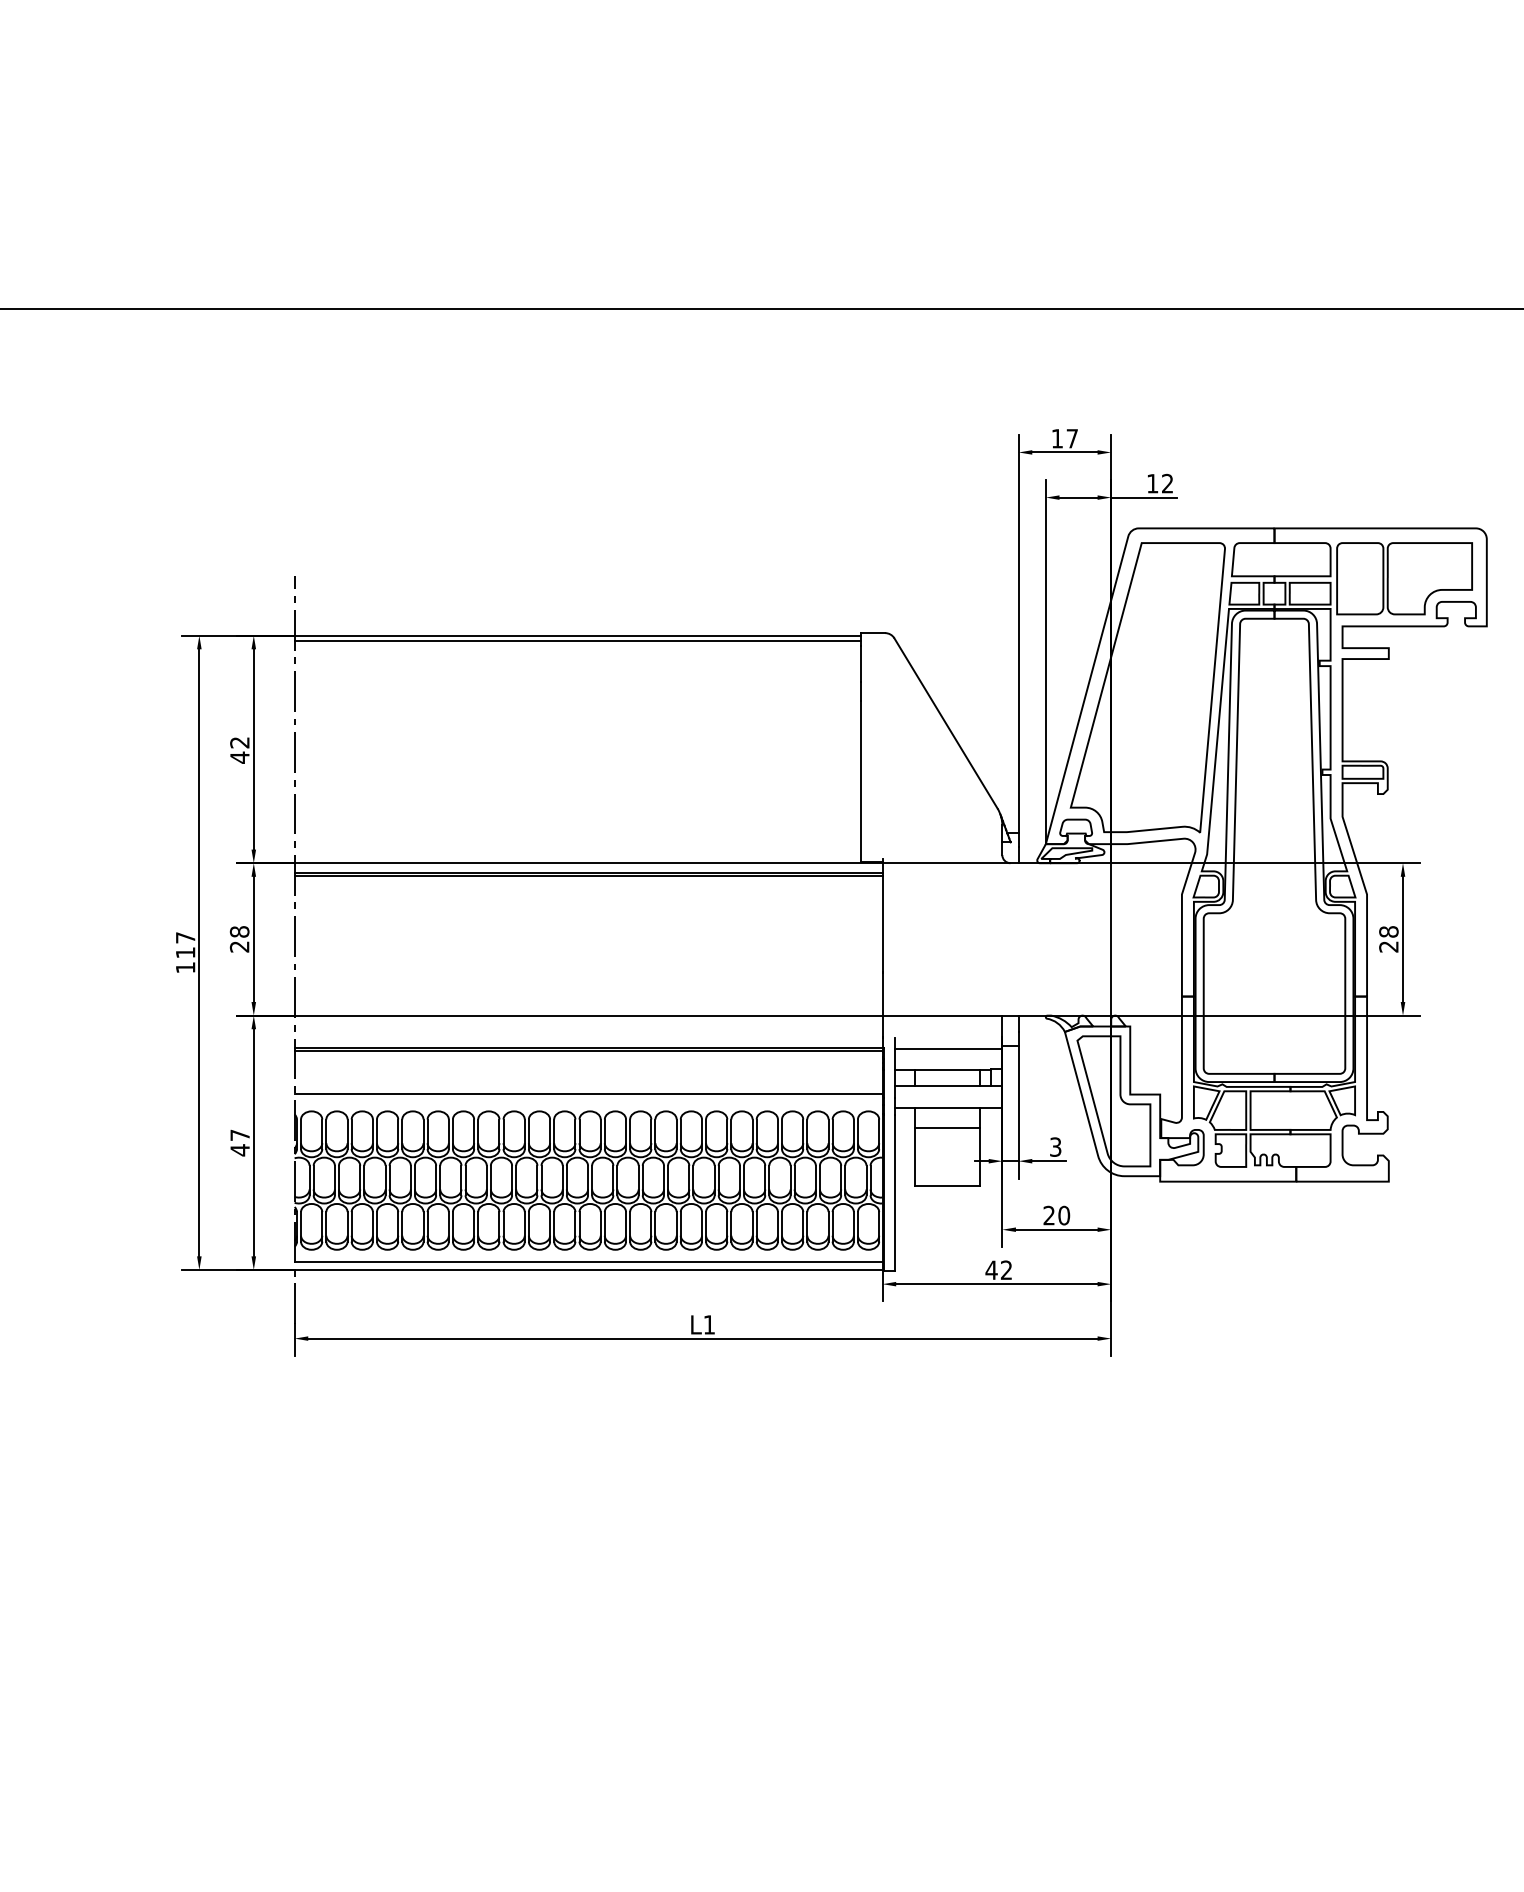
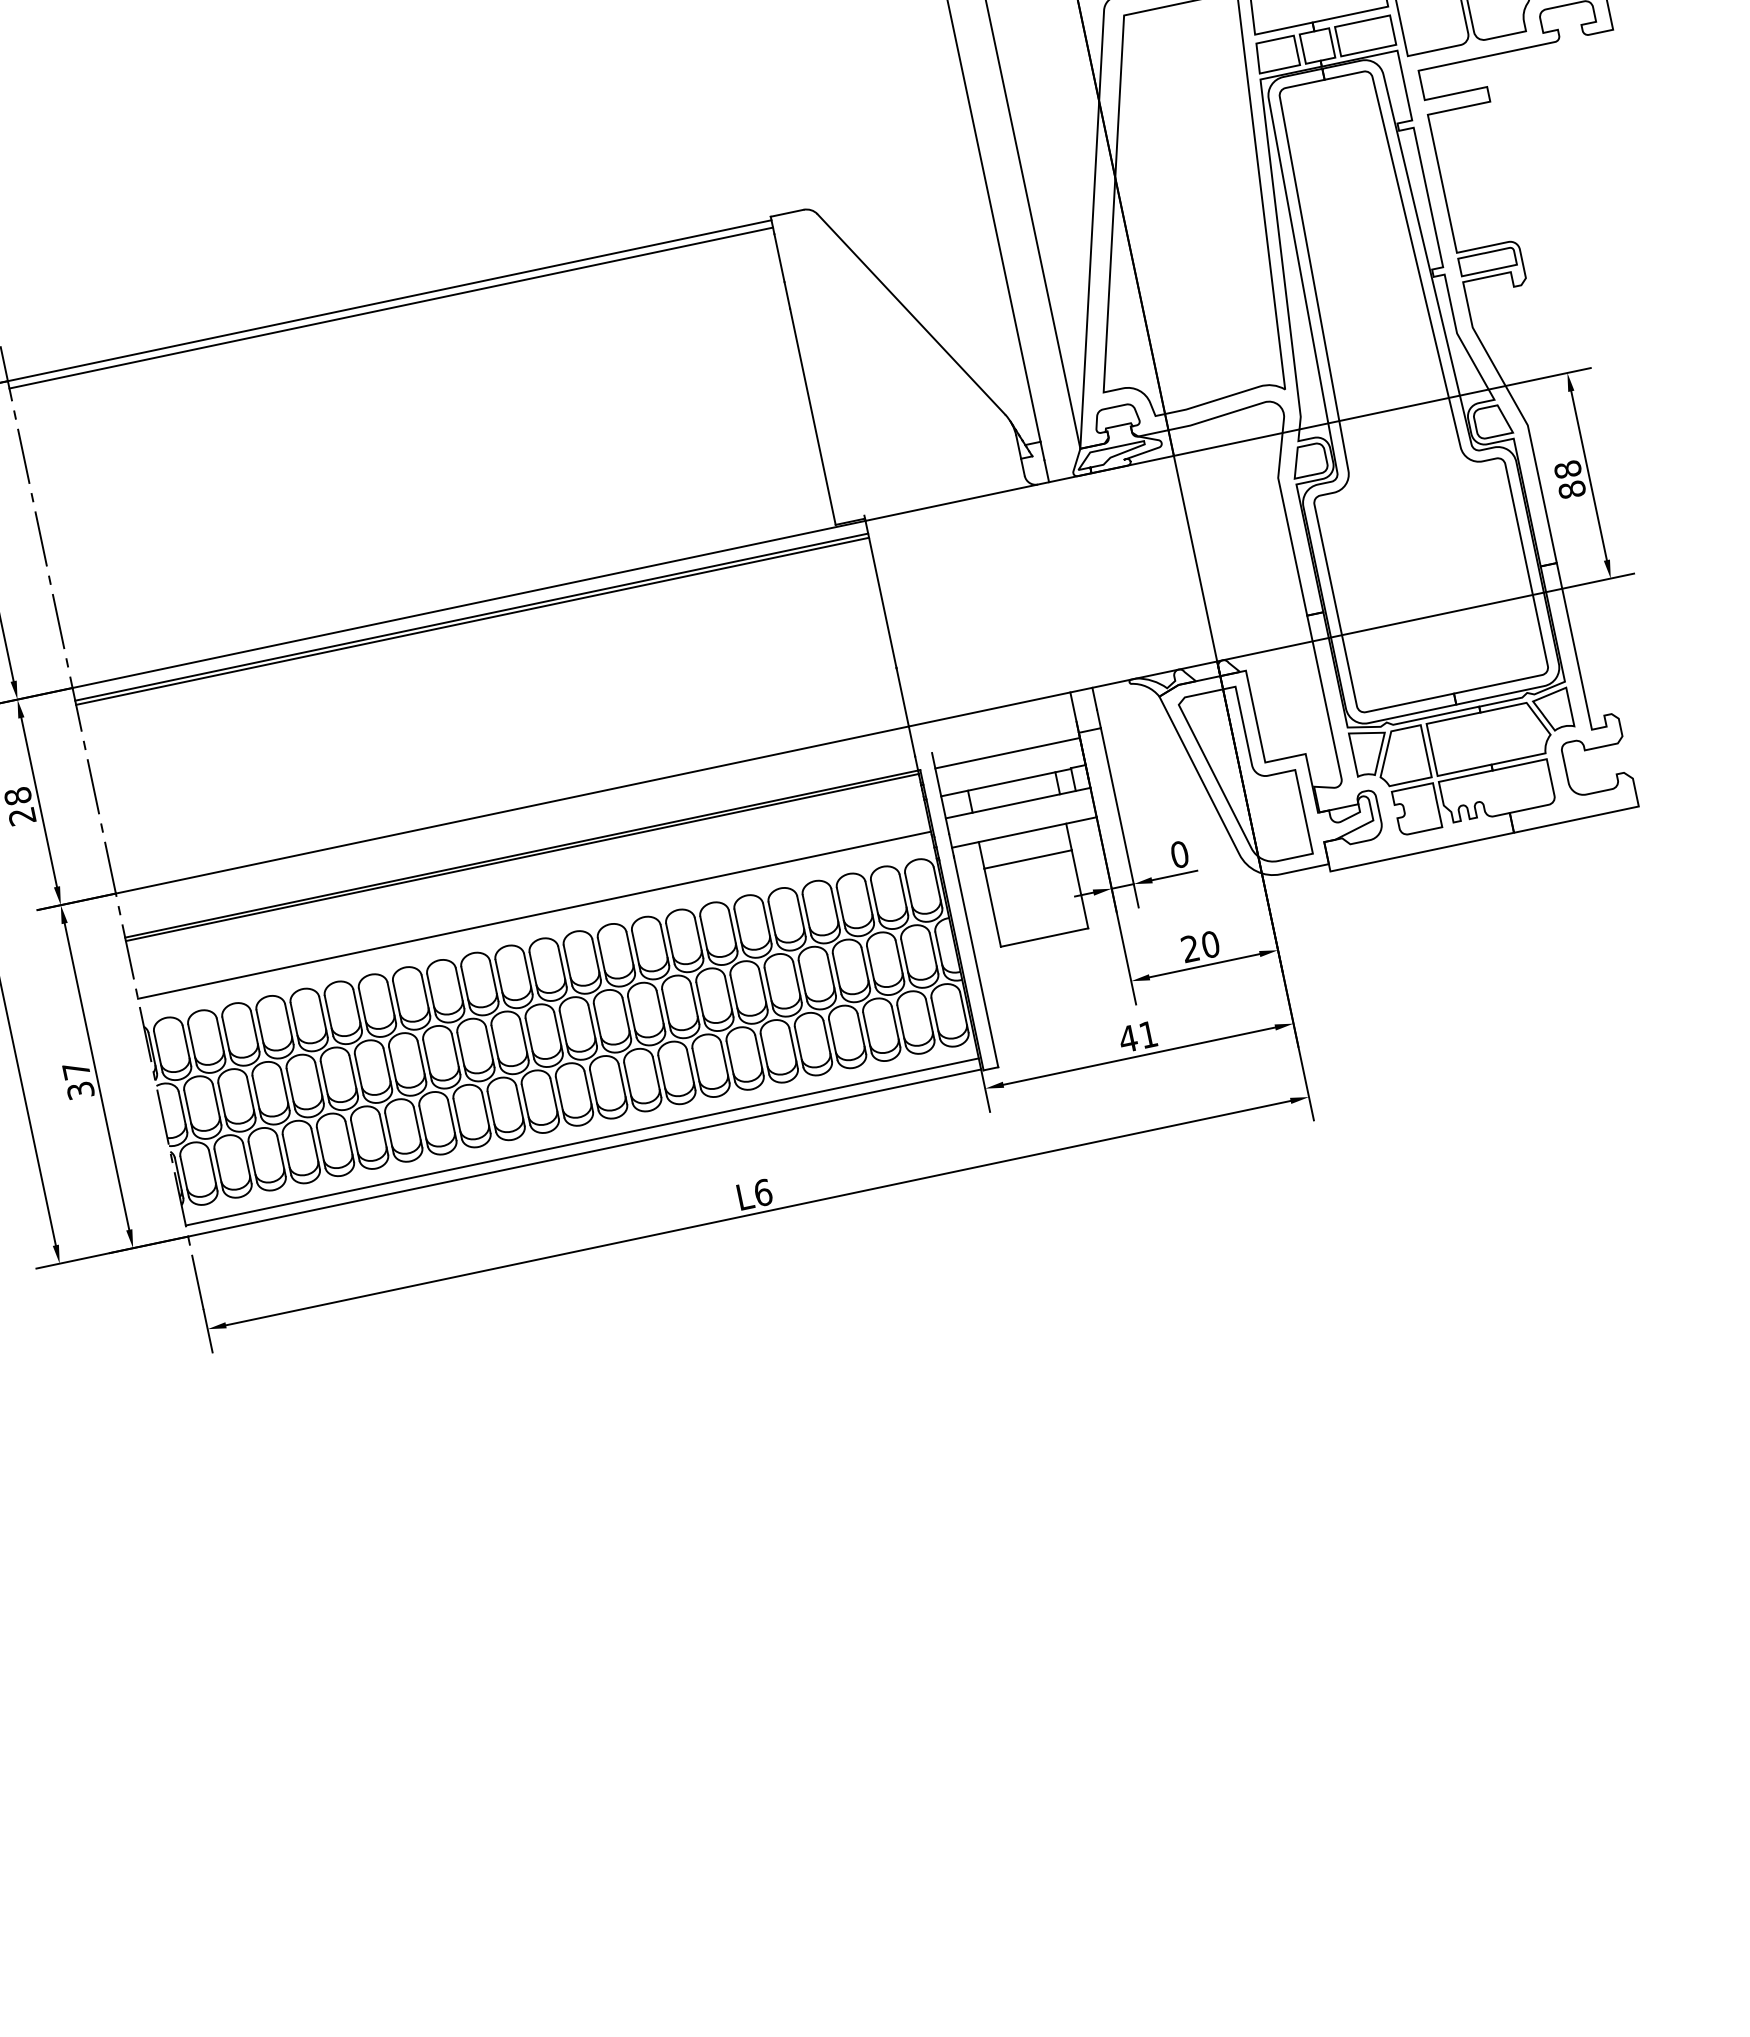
text: (1388, 946) -> (1571, 489), 28 -> 88
text: (1055, 1146) -> (1179, 853), 3 -> 0
text: (239, 1150) -> (79, 1091), 47 -> 37
text: (1006, 1269) -> (1148, 1033), 42 -> 41
text: (709, 1324) -> (763, 1192), L1 -> L6

